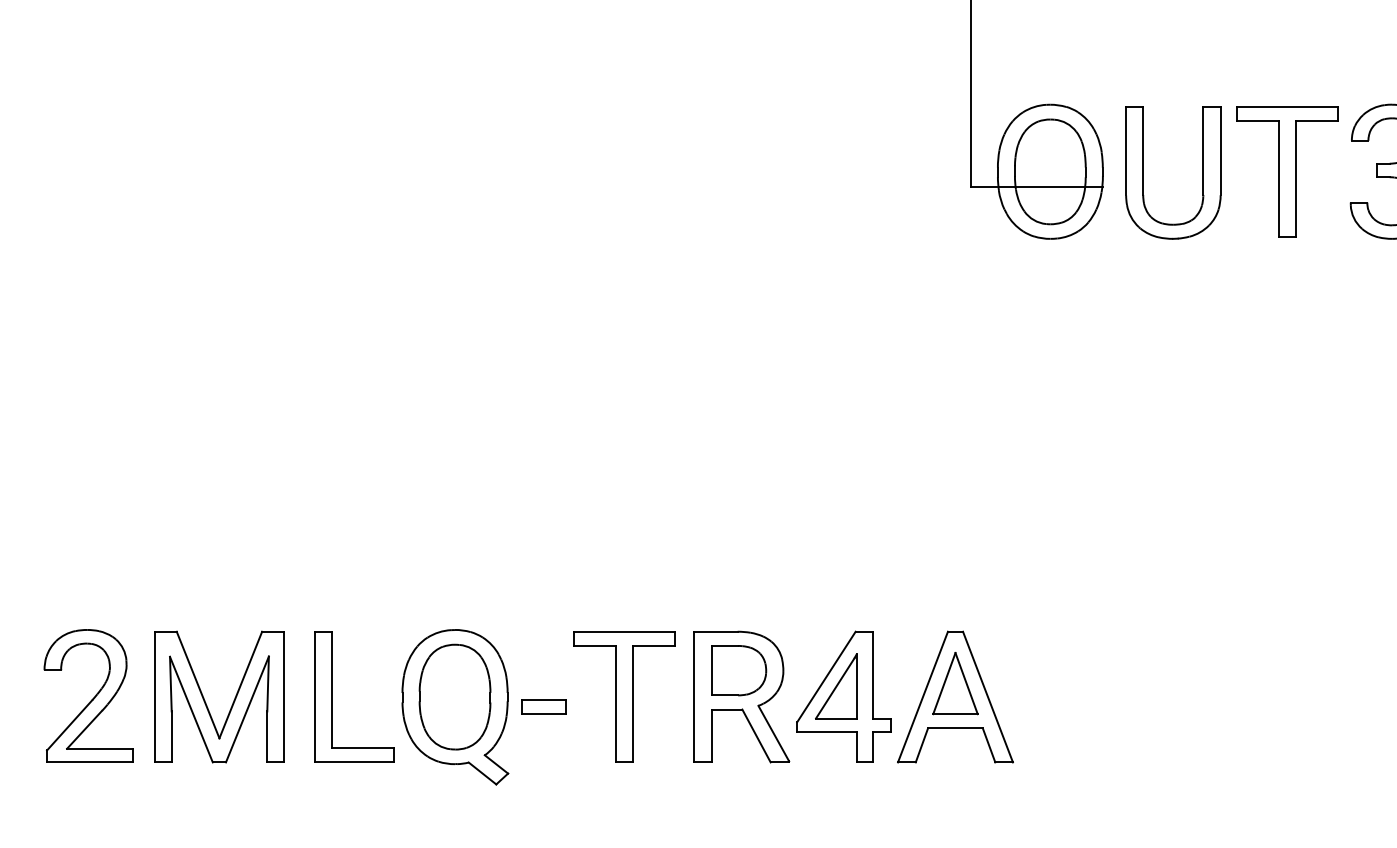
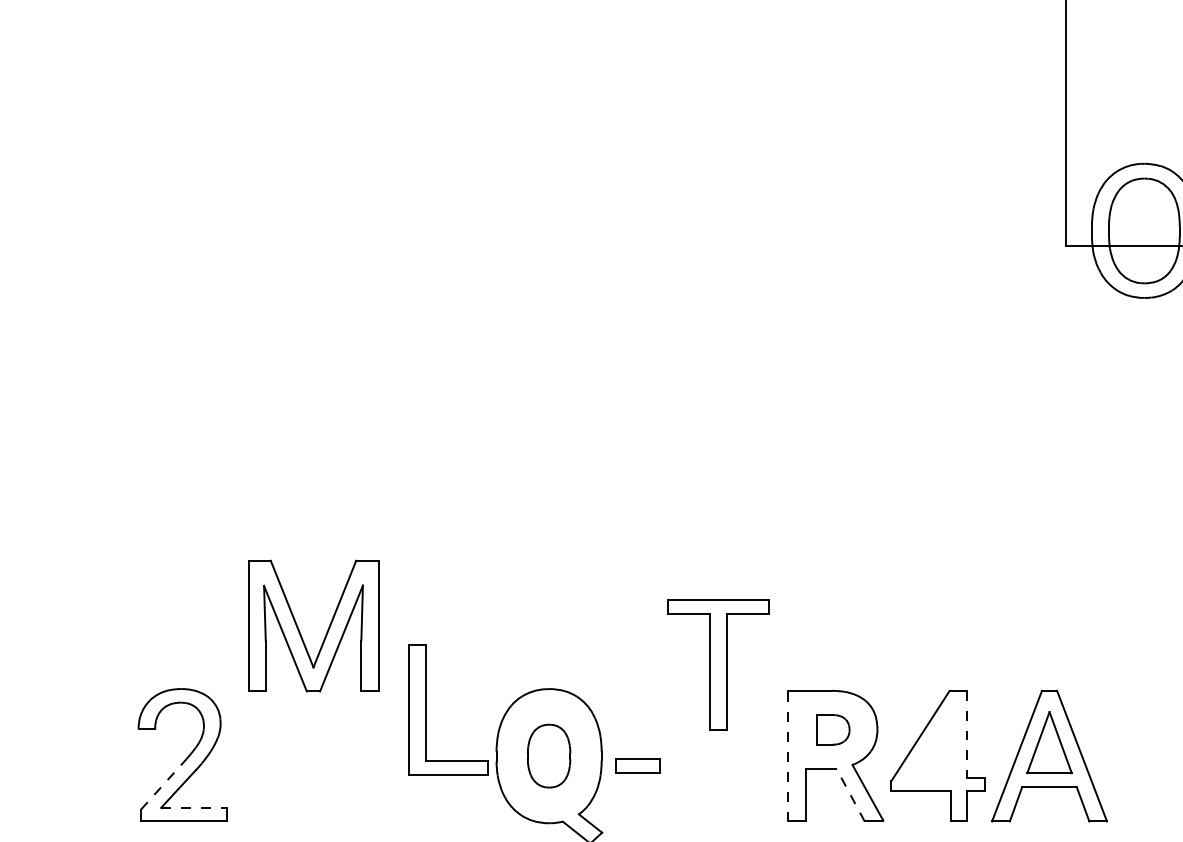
part: (739, 670) -> (833, 729), size x0.6
line: (873, 675) -> (967, 734), solid -> dashed
part: (836, 686) -> (930, 745), removed
part: (332, 696) -> (426, 709), moved
part: (454, 696) -> (548, 755), size x0.6
part: (624, 696) -> (718, 664), moved
line: (694, 696) -> (788, 755), solid -> dashed
part: (206, 702) -> (300, 631), moved
line: (69, 725) -> (163, 784), solid -> dashed
line: (756, 735) -> (850, 794), solid -> dashed
line: (99, 748) -> (193, 807), solid -> dashed

